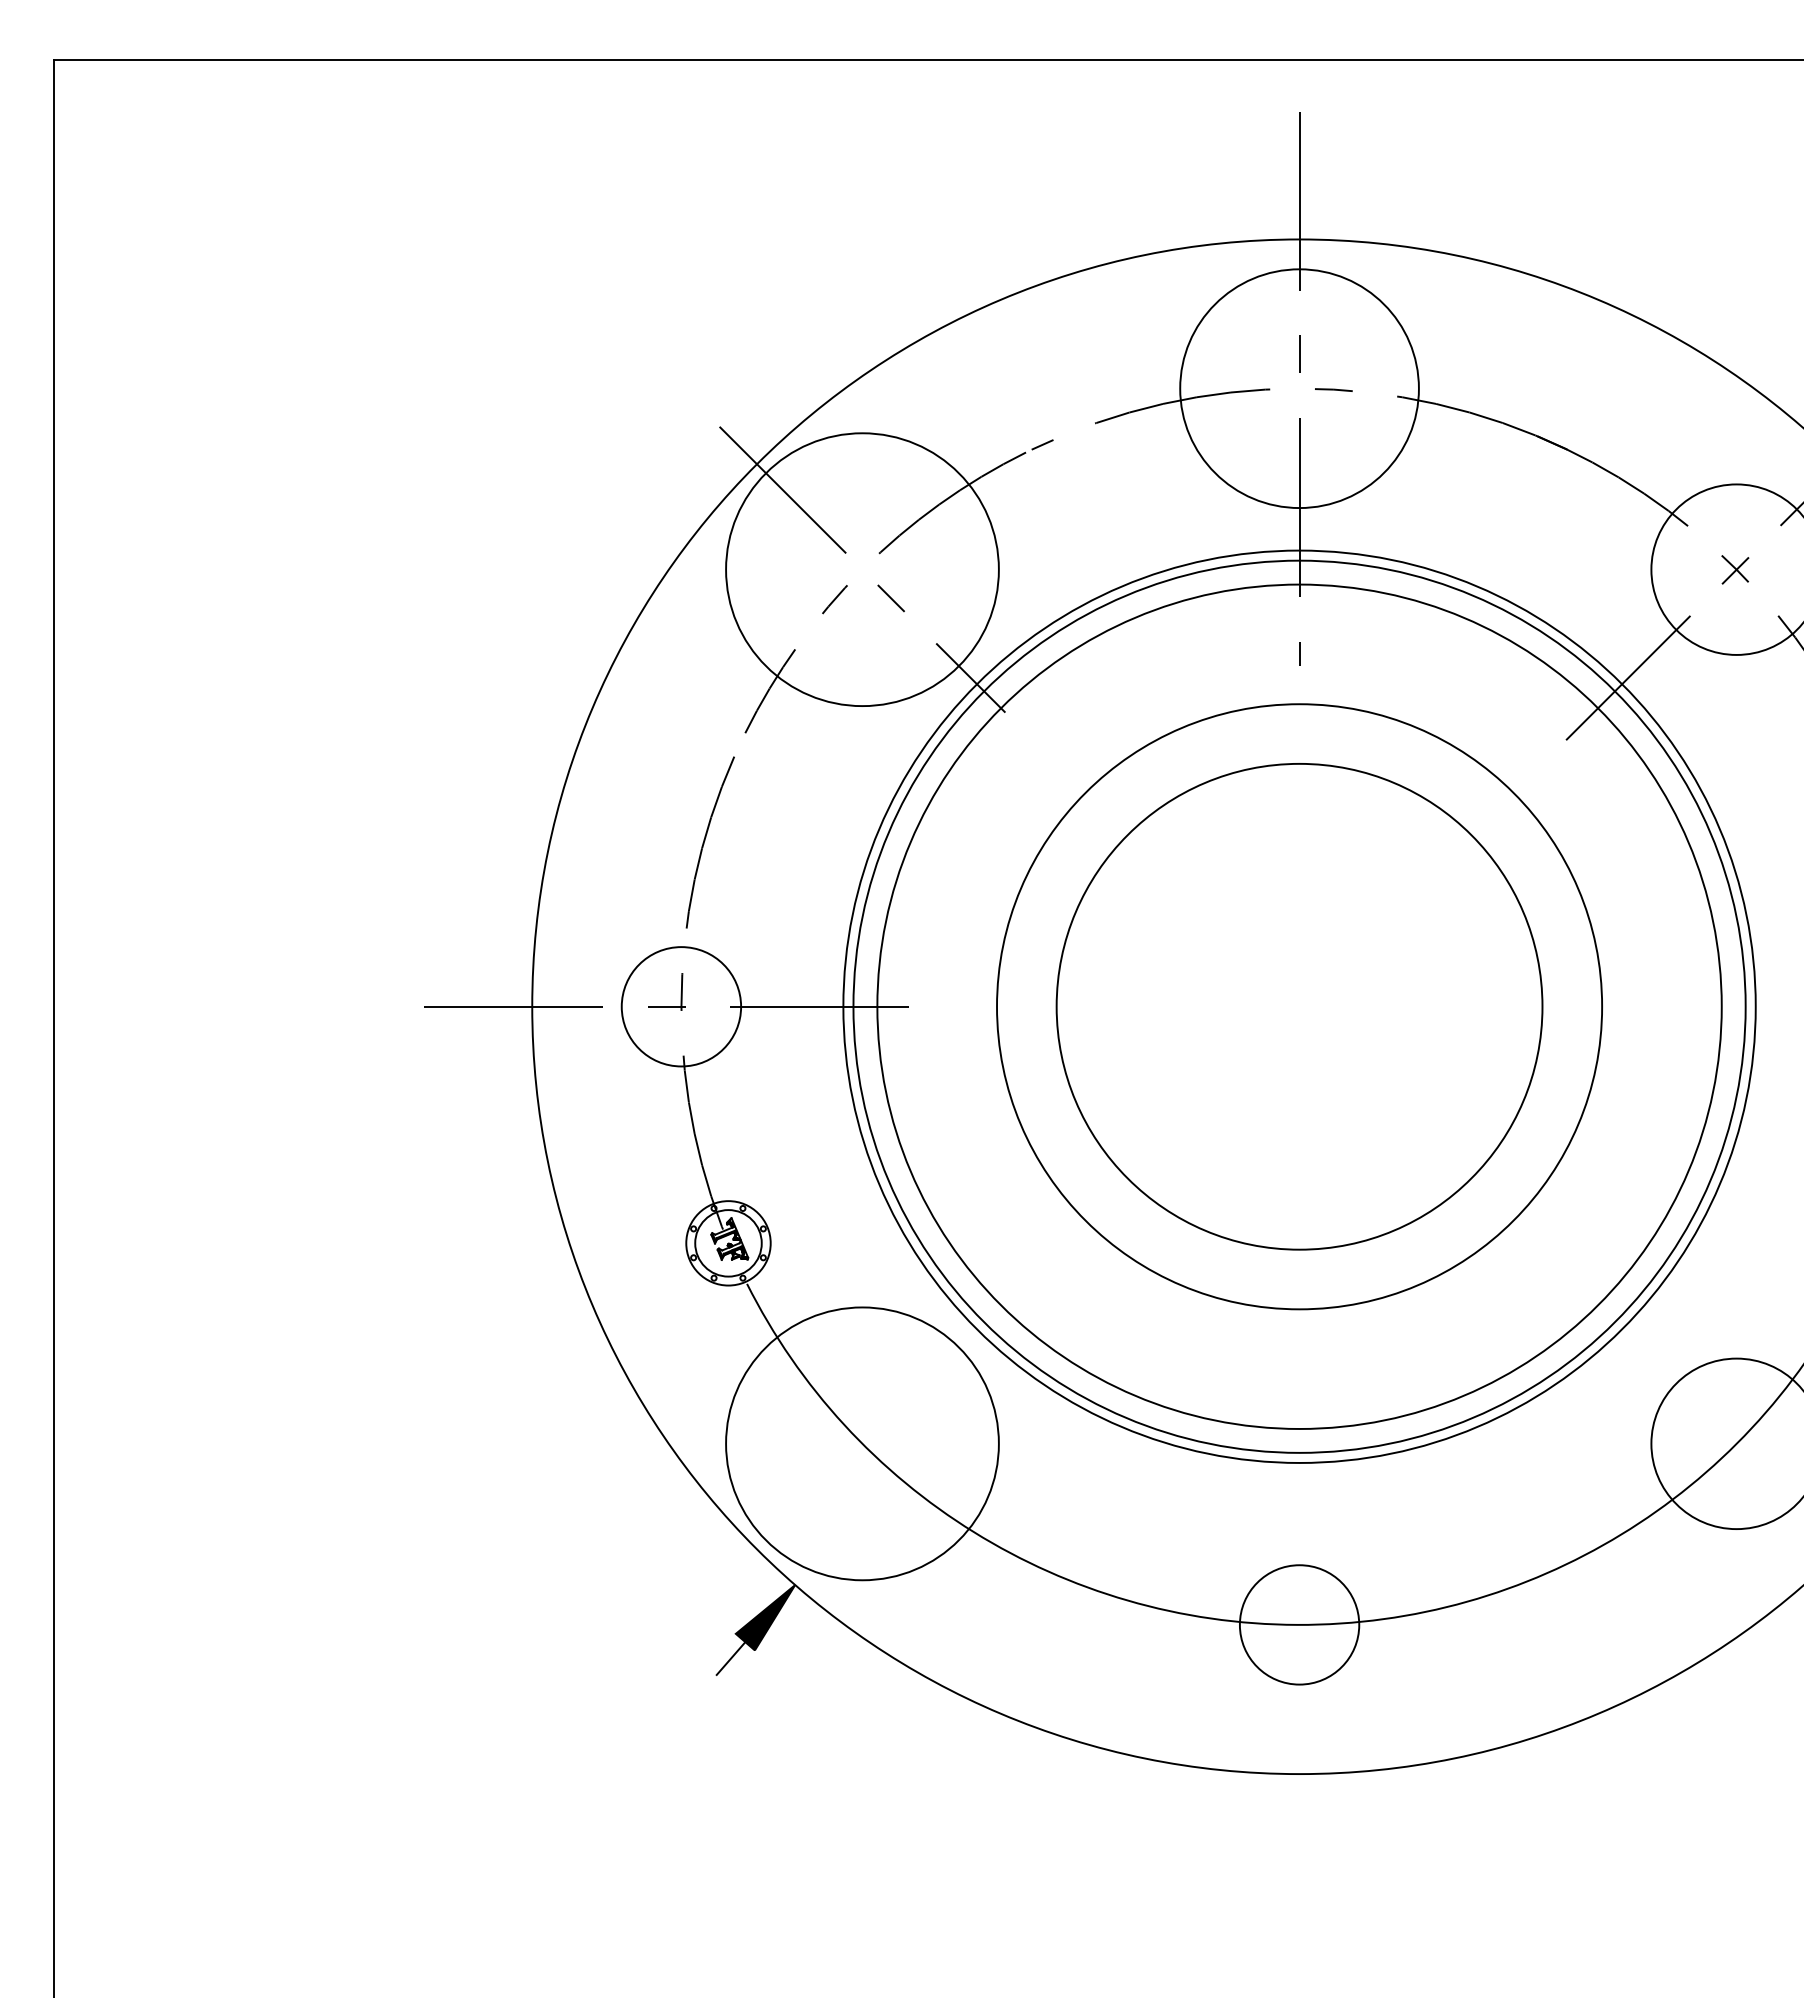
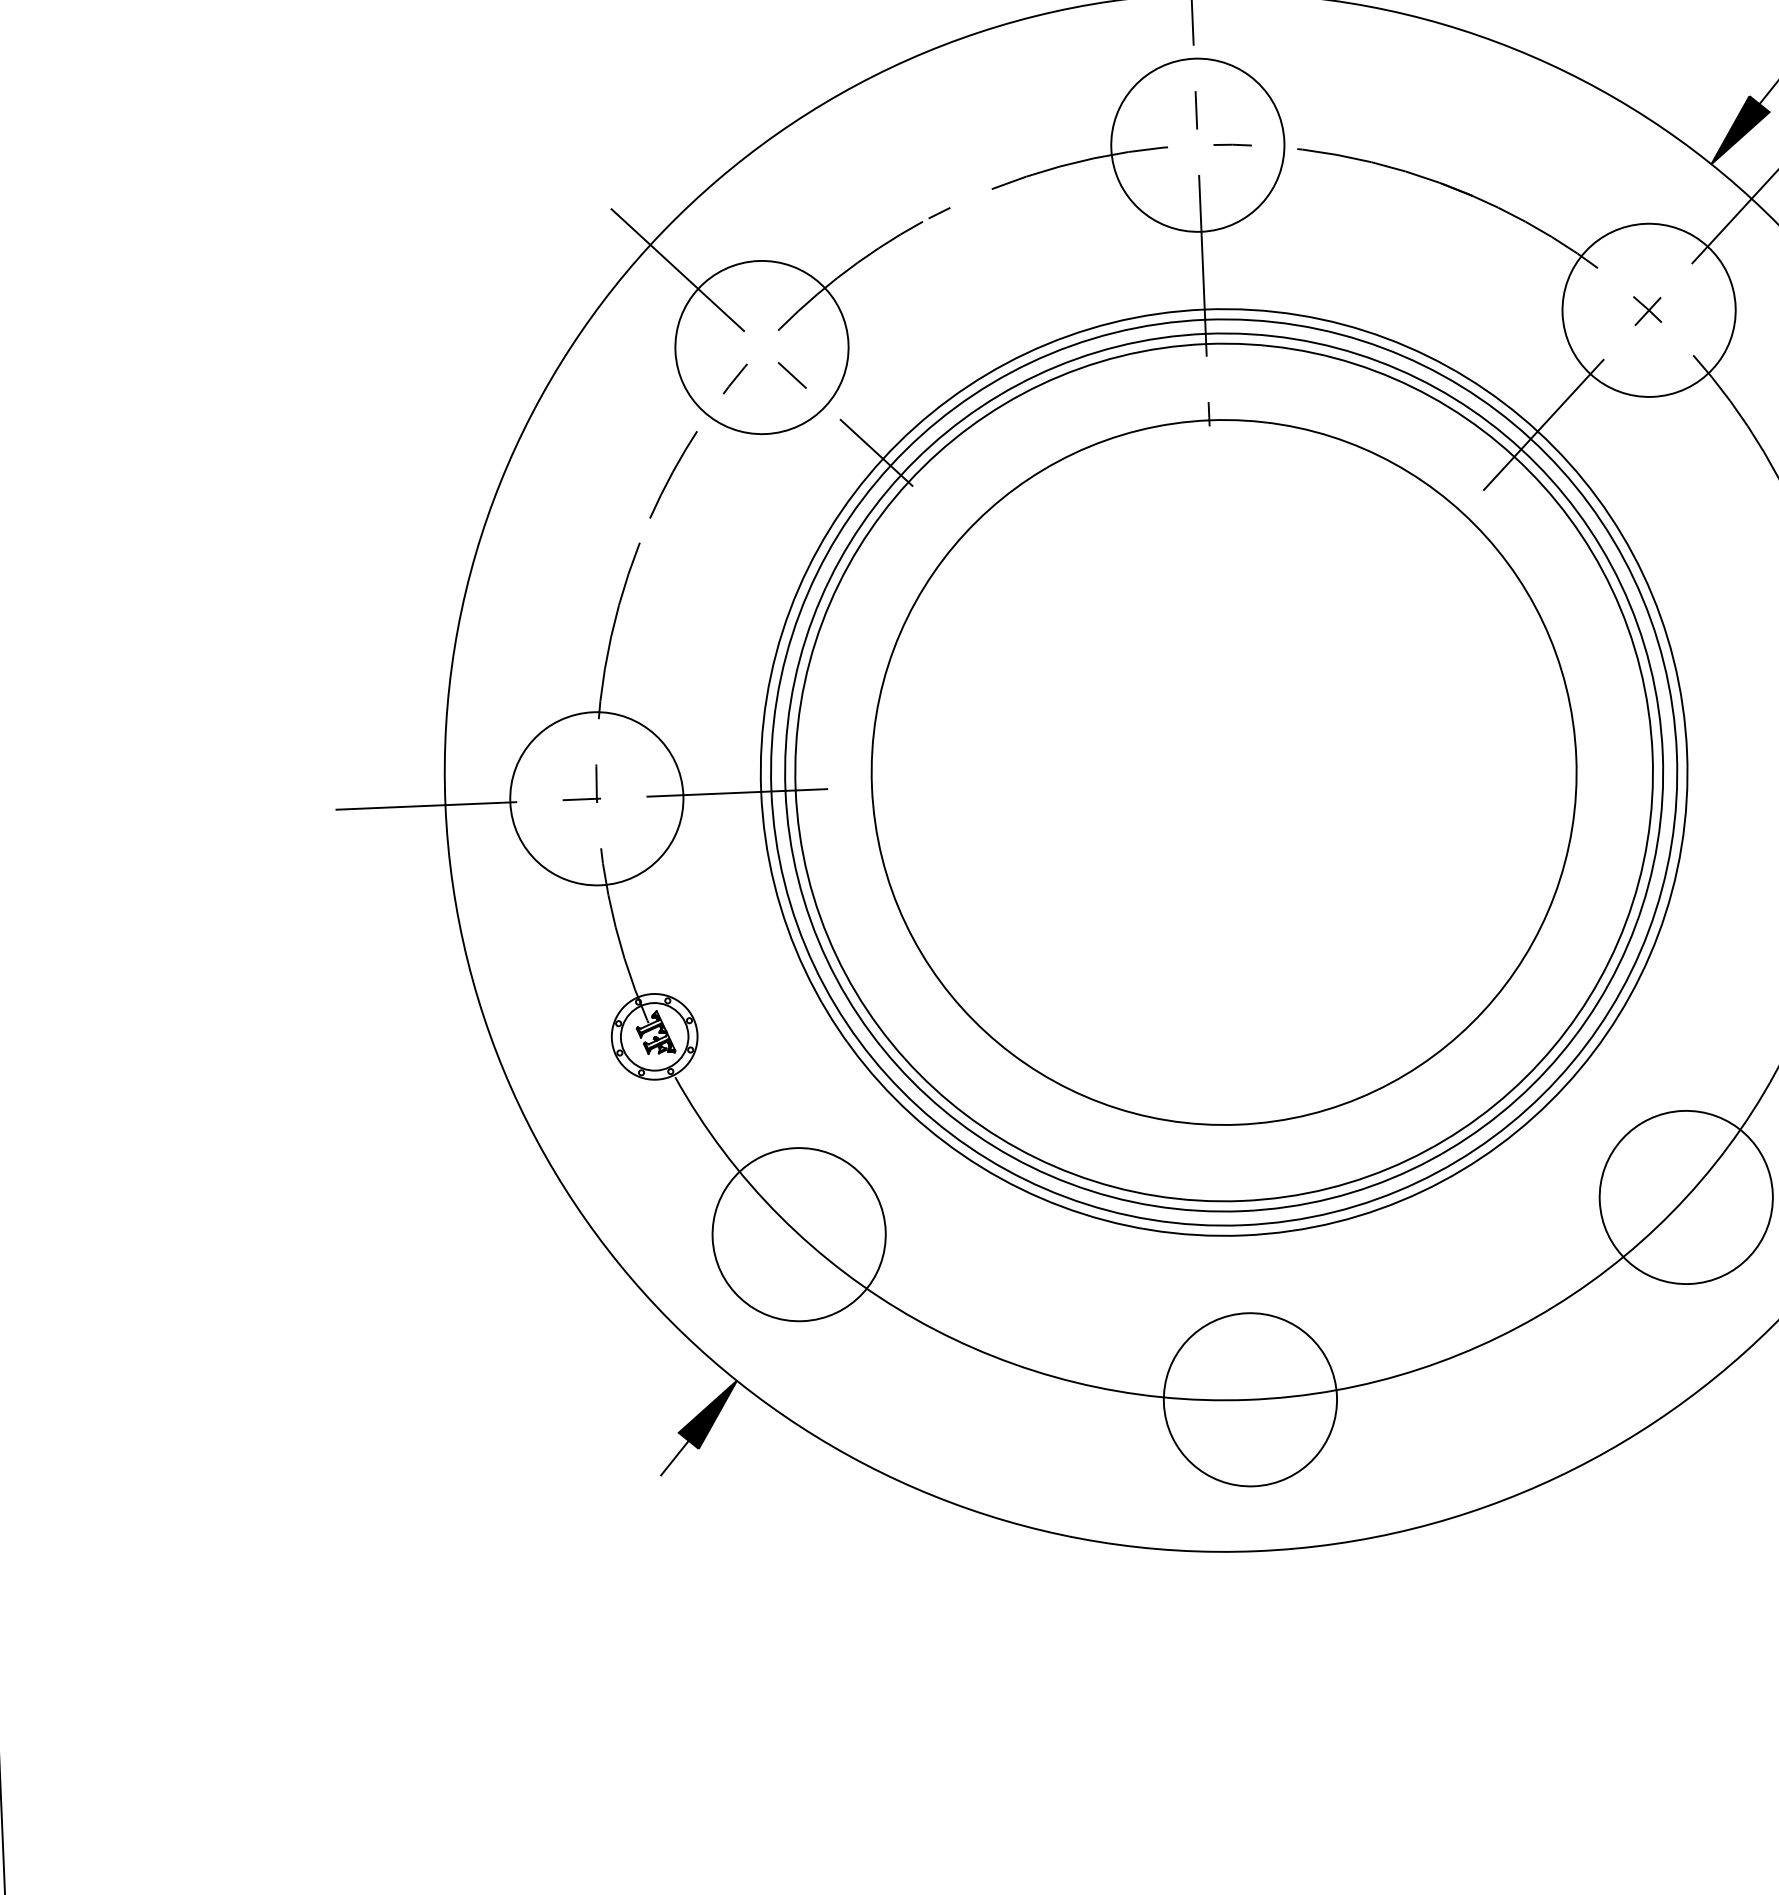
circle: (1299, 388) -> (1197, 145), size x0.71
circle: (862, 569) -> (762, 347), size x0.62
circle: (681, 1006) -> (596, 798), size x1.43
circle: (1299, 1006) -> (1224, 772), size x1.43
circle: (1299, 1006) -> (1224, 772), size x1.43
circle: (862, 1443) -> (799, 1234), size x0.62
circle: (1299, 1624) -> (1250, 1399), size x1.43

